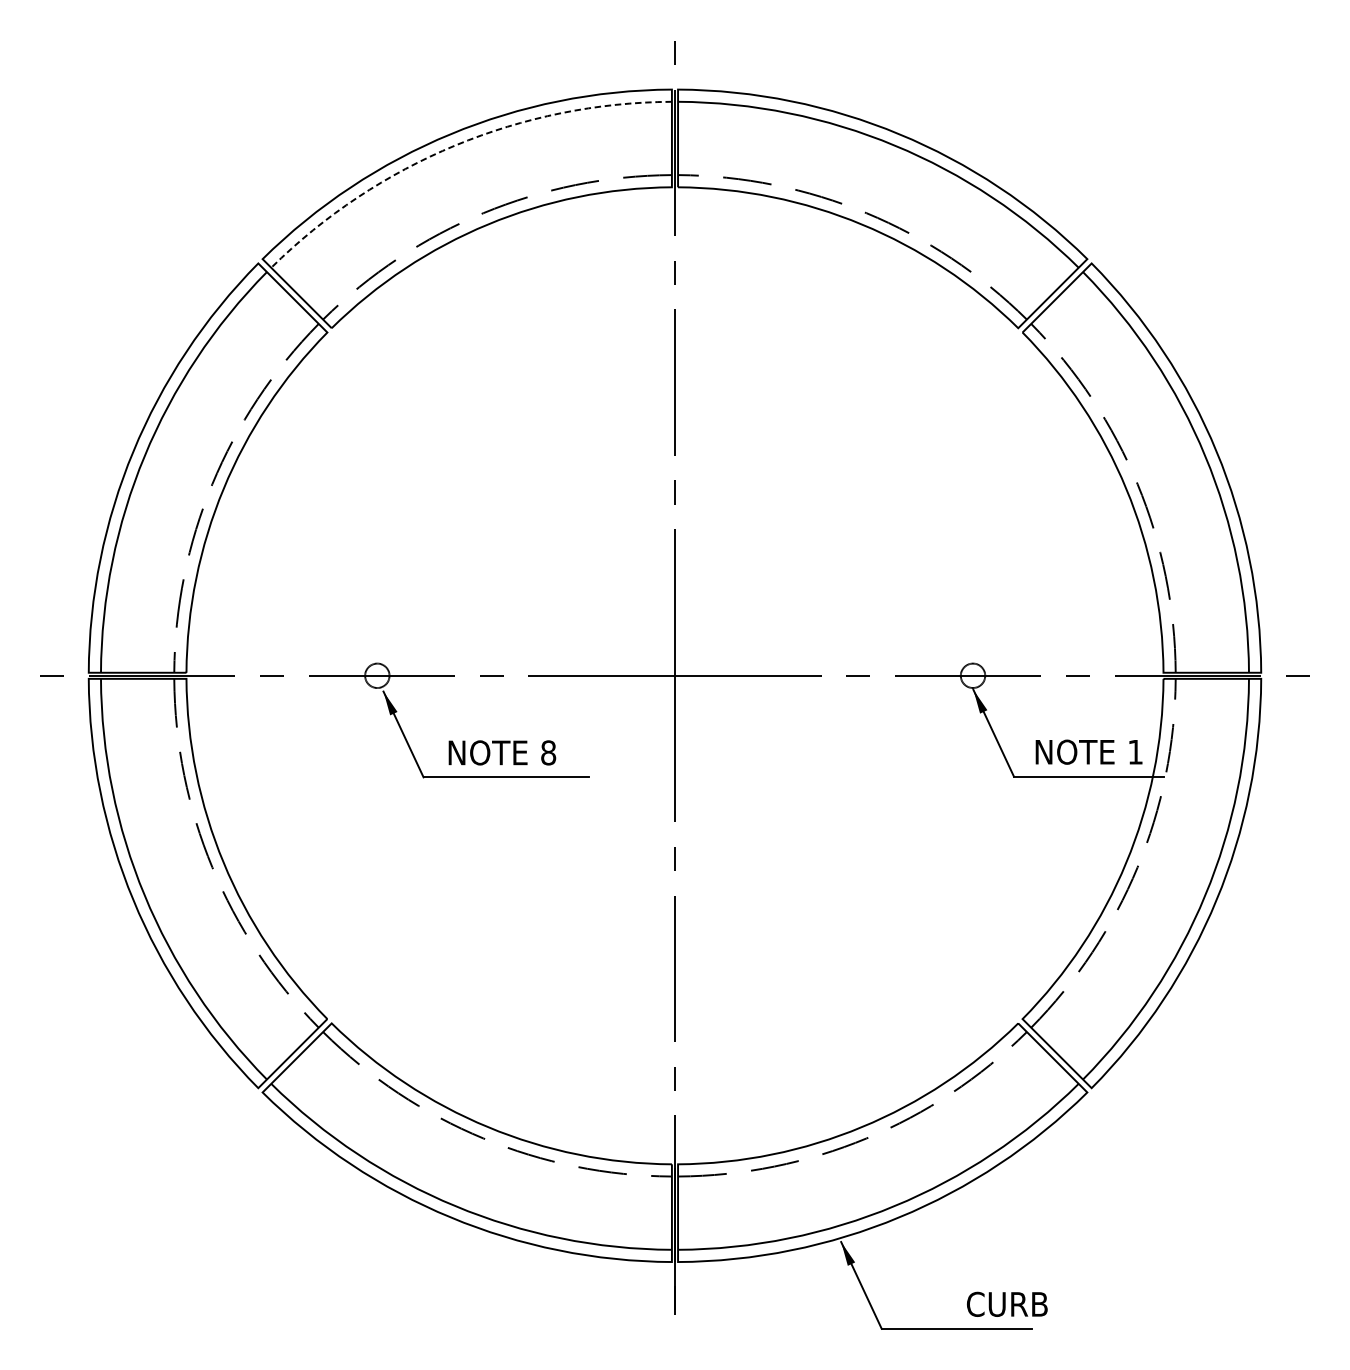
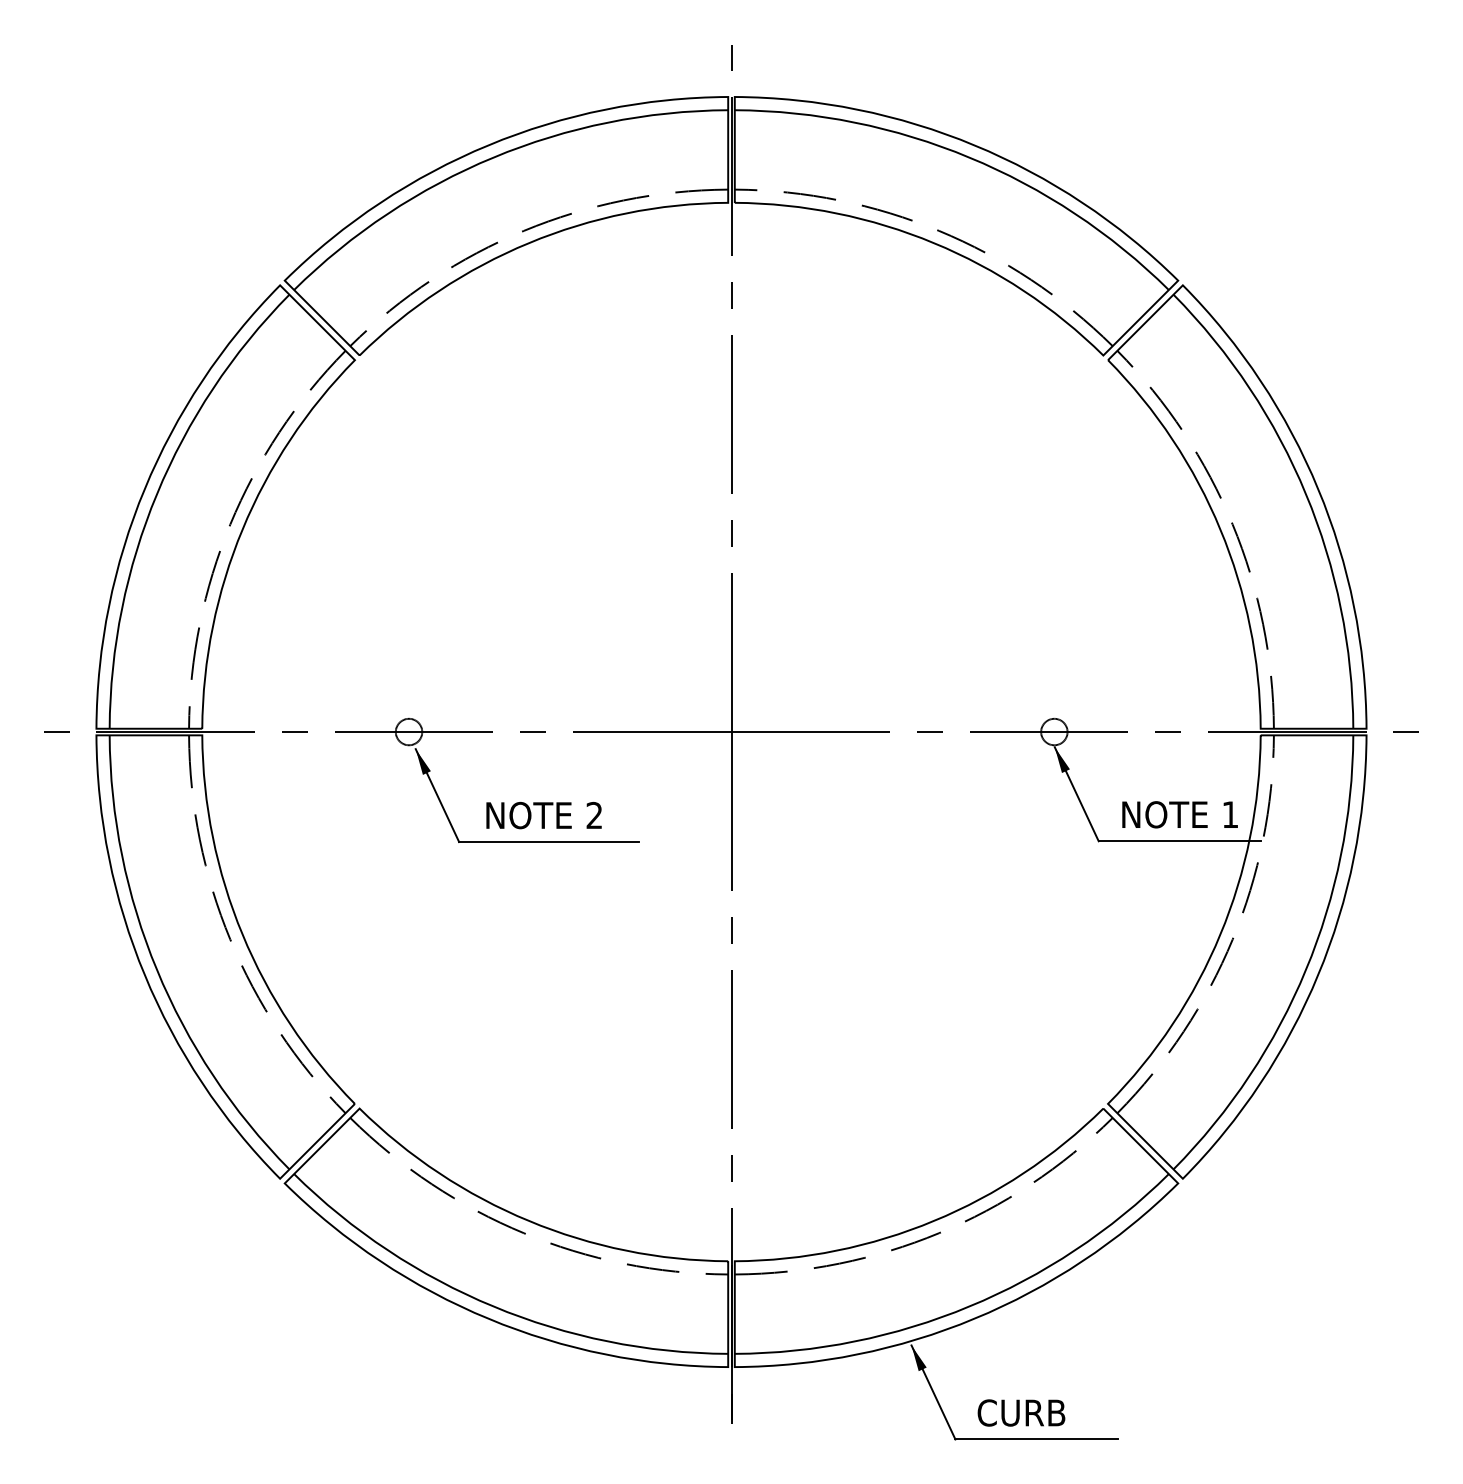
line: (455, 145) -> (493, 157), dashed -> solid
text: (548, 752) -> (594, 815), 8 -> 2
text: (1007, 1303) -> (1021, 1412), moved

